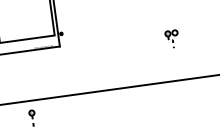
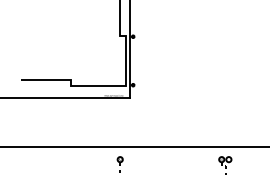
part: (172, 39) -> (225, 165), moved
part: (31, 117) -> (119, 164), moved

